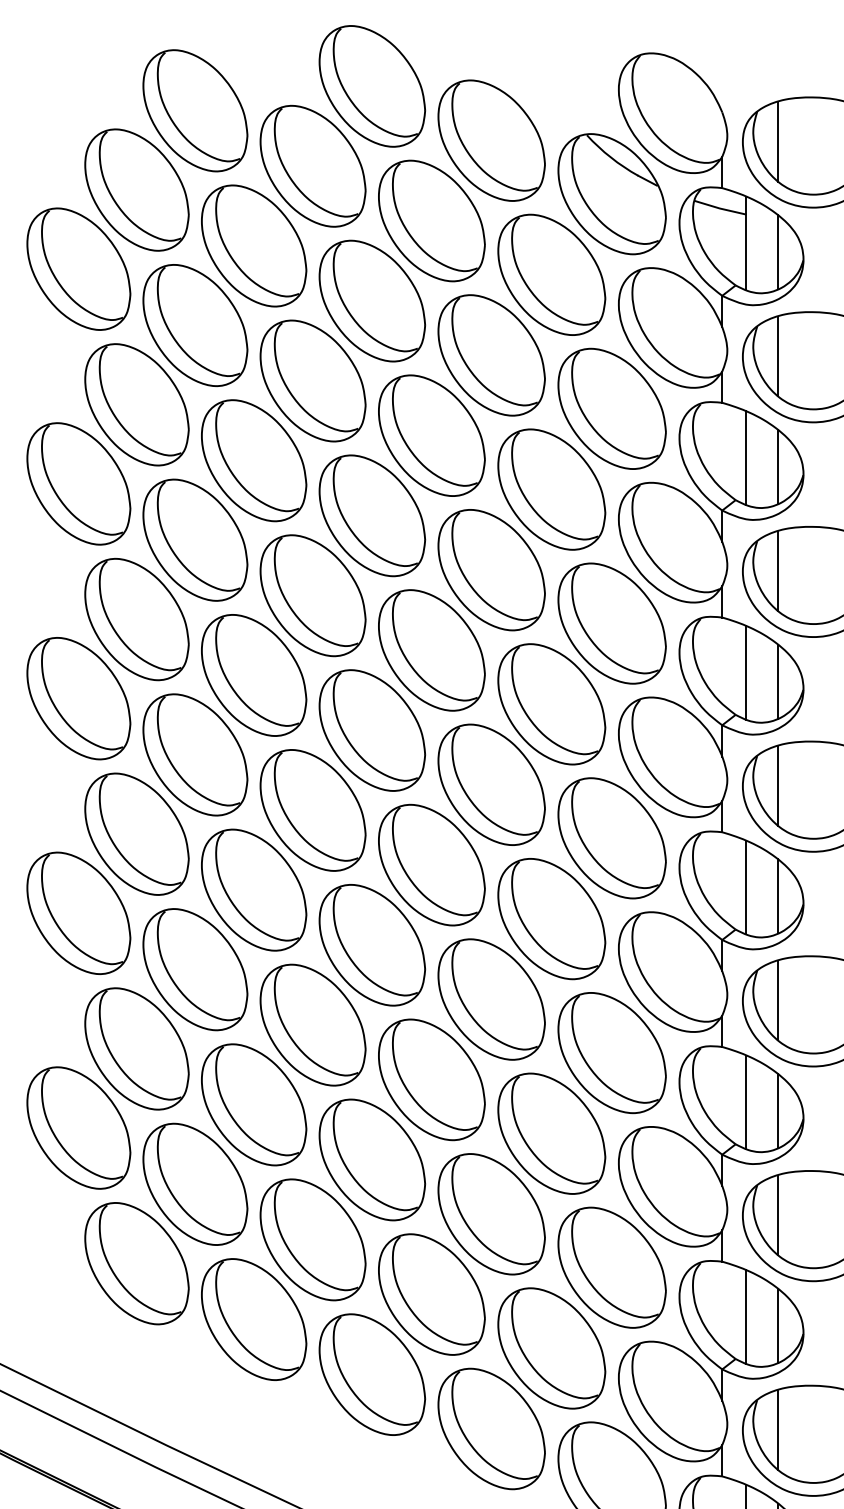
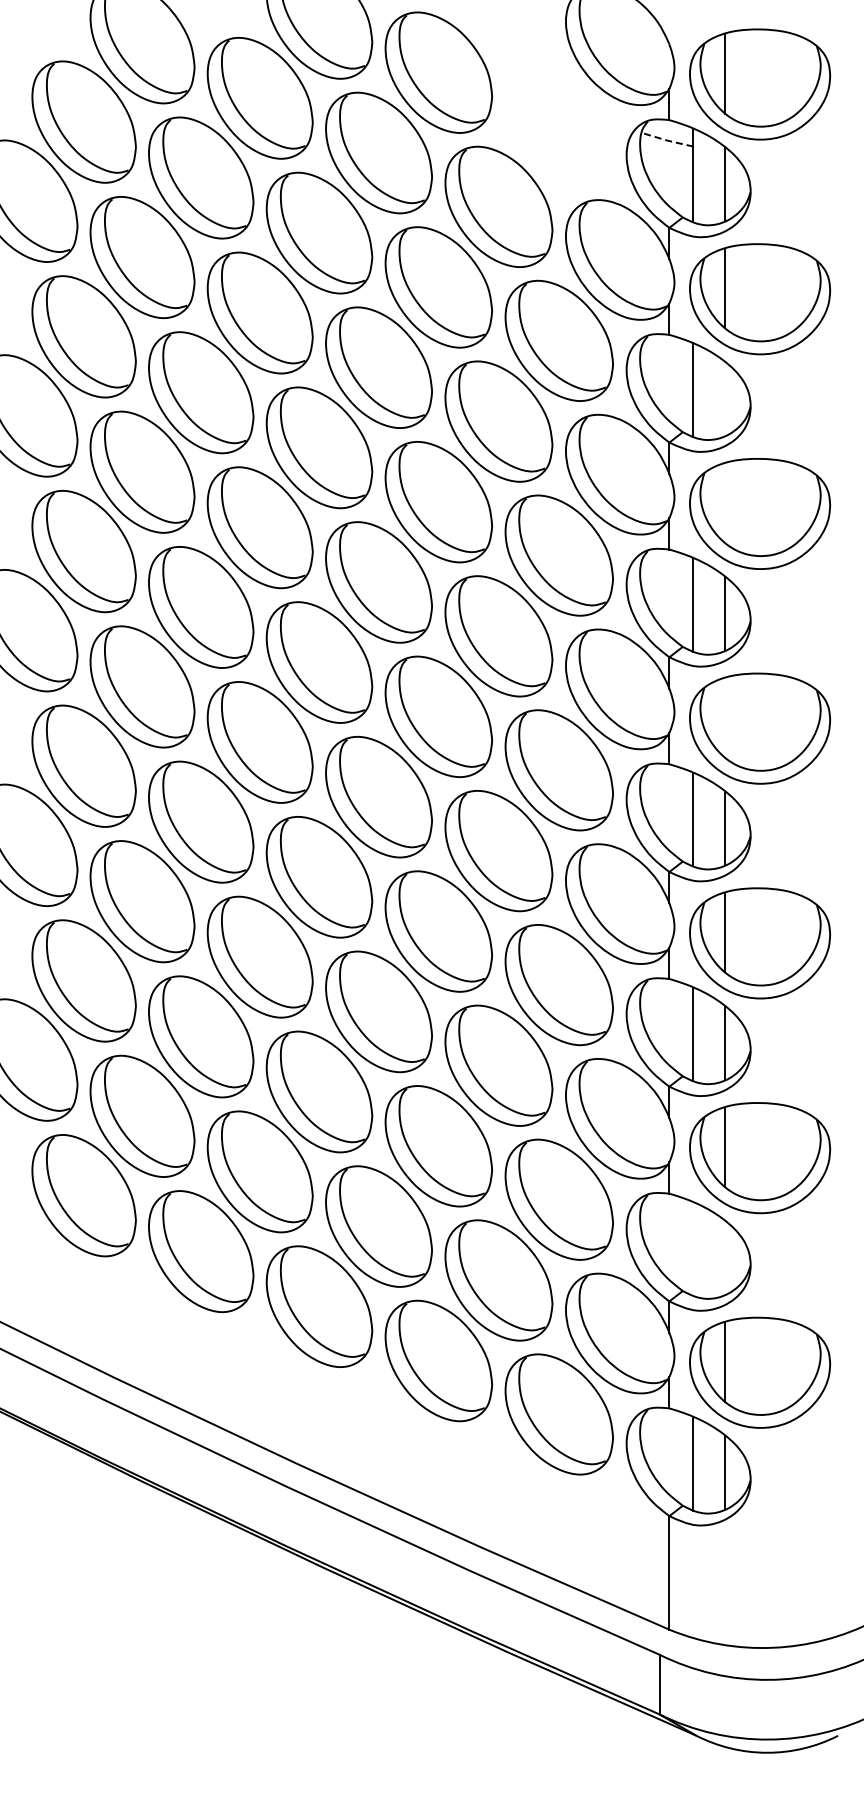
part: (611, 194) -> (558, 126), removed
line: (719, 208) -> (666, 140), solid -> dashed
line: (778, 466) -> (725, 398), removed
line: (778, 570) -> (725, 502), removed
line: (778, 785) -> (725, 717), removed
line: (746, 1316) -> (693, 1248), removed
line: (778, 1325) -> (725, 1257), removed

